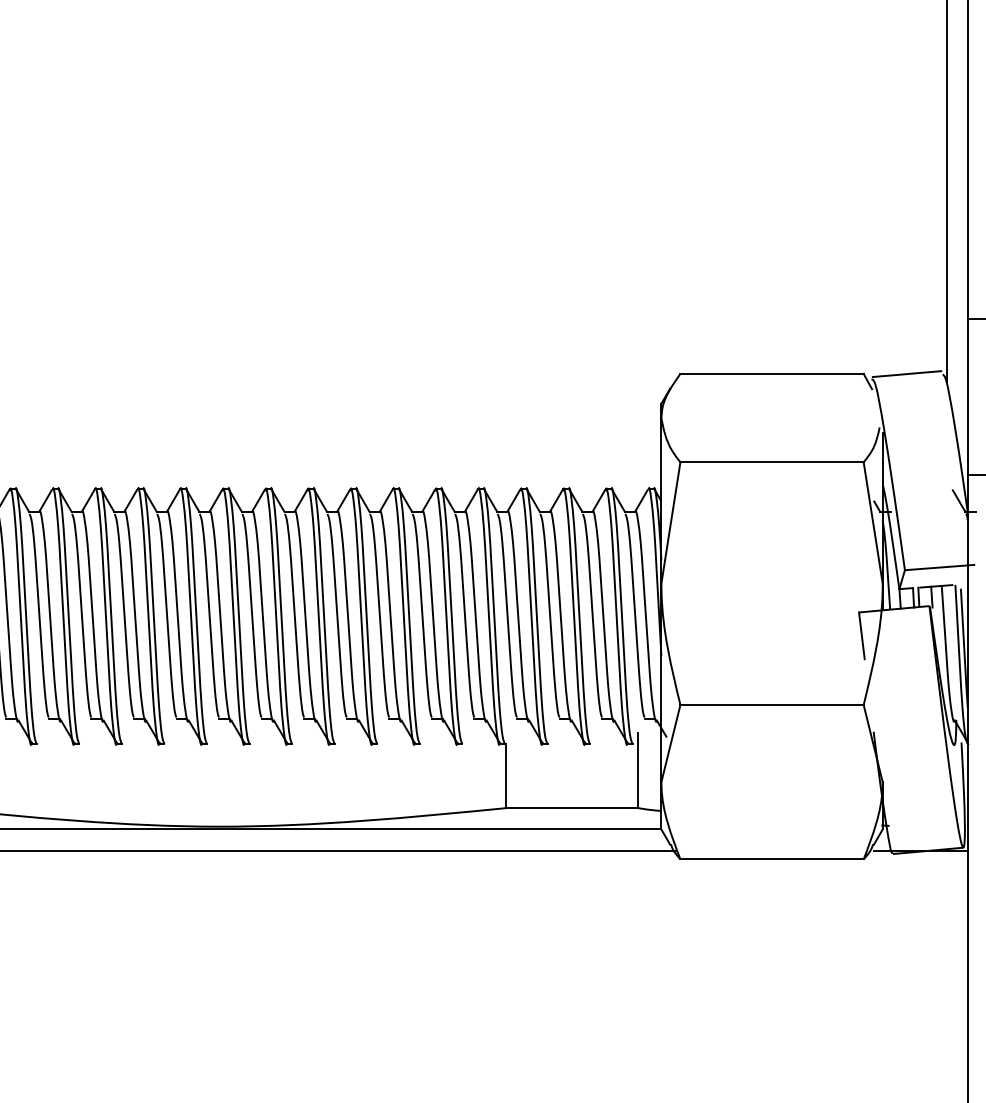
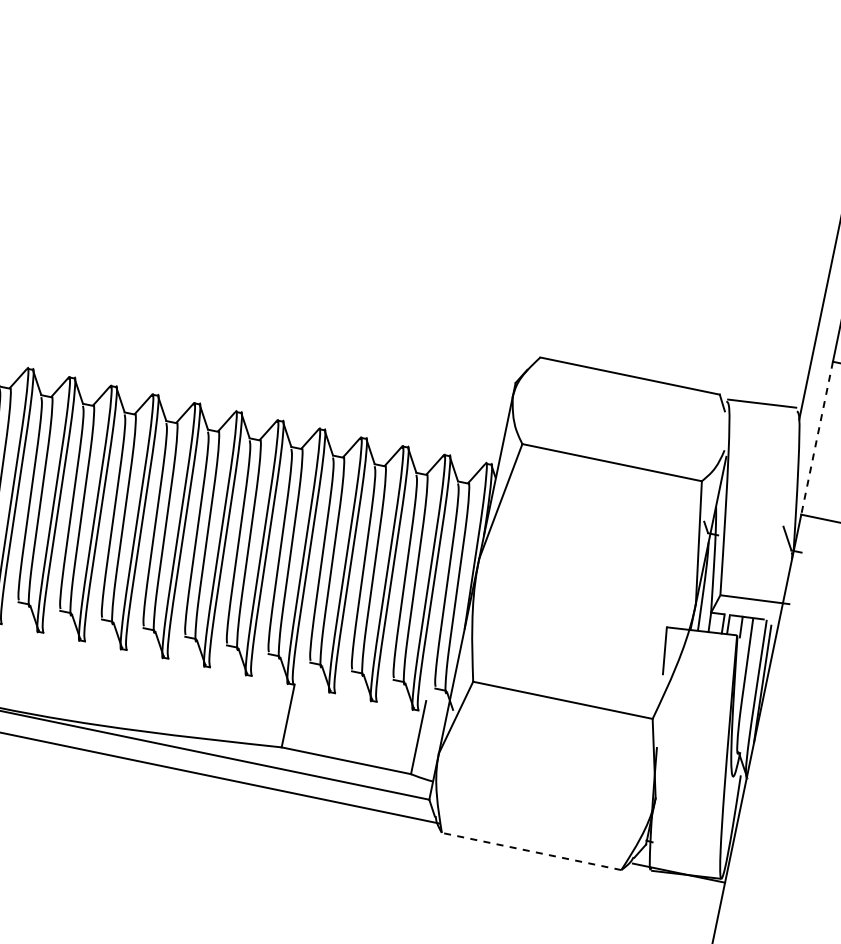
line: (967, 397) -> (816, 438), solid -> dashed
line: (772, 859) -> (532, 851), solid -> dashed

